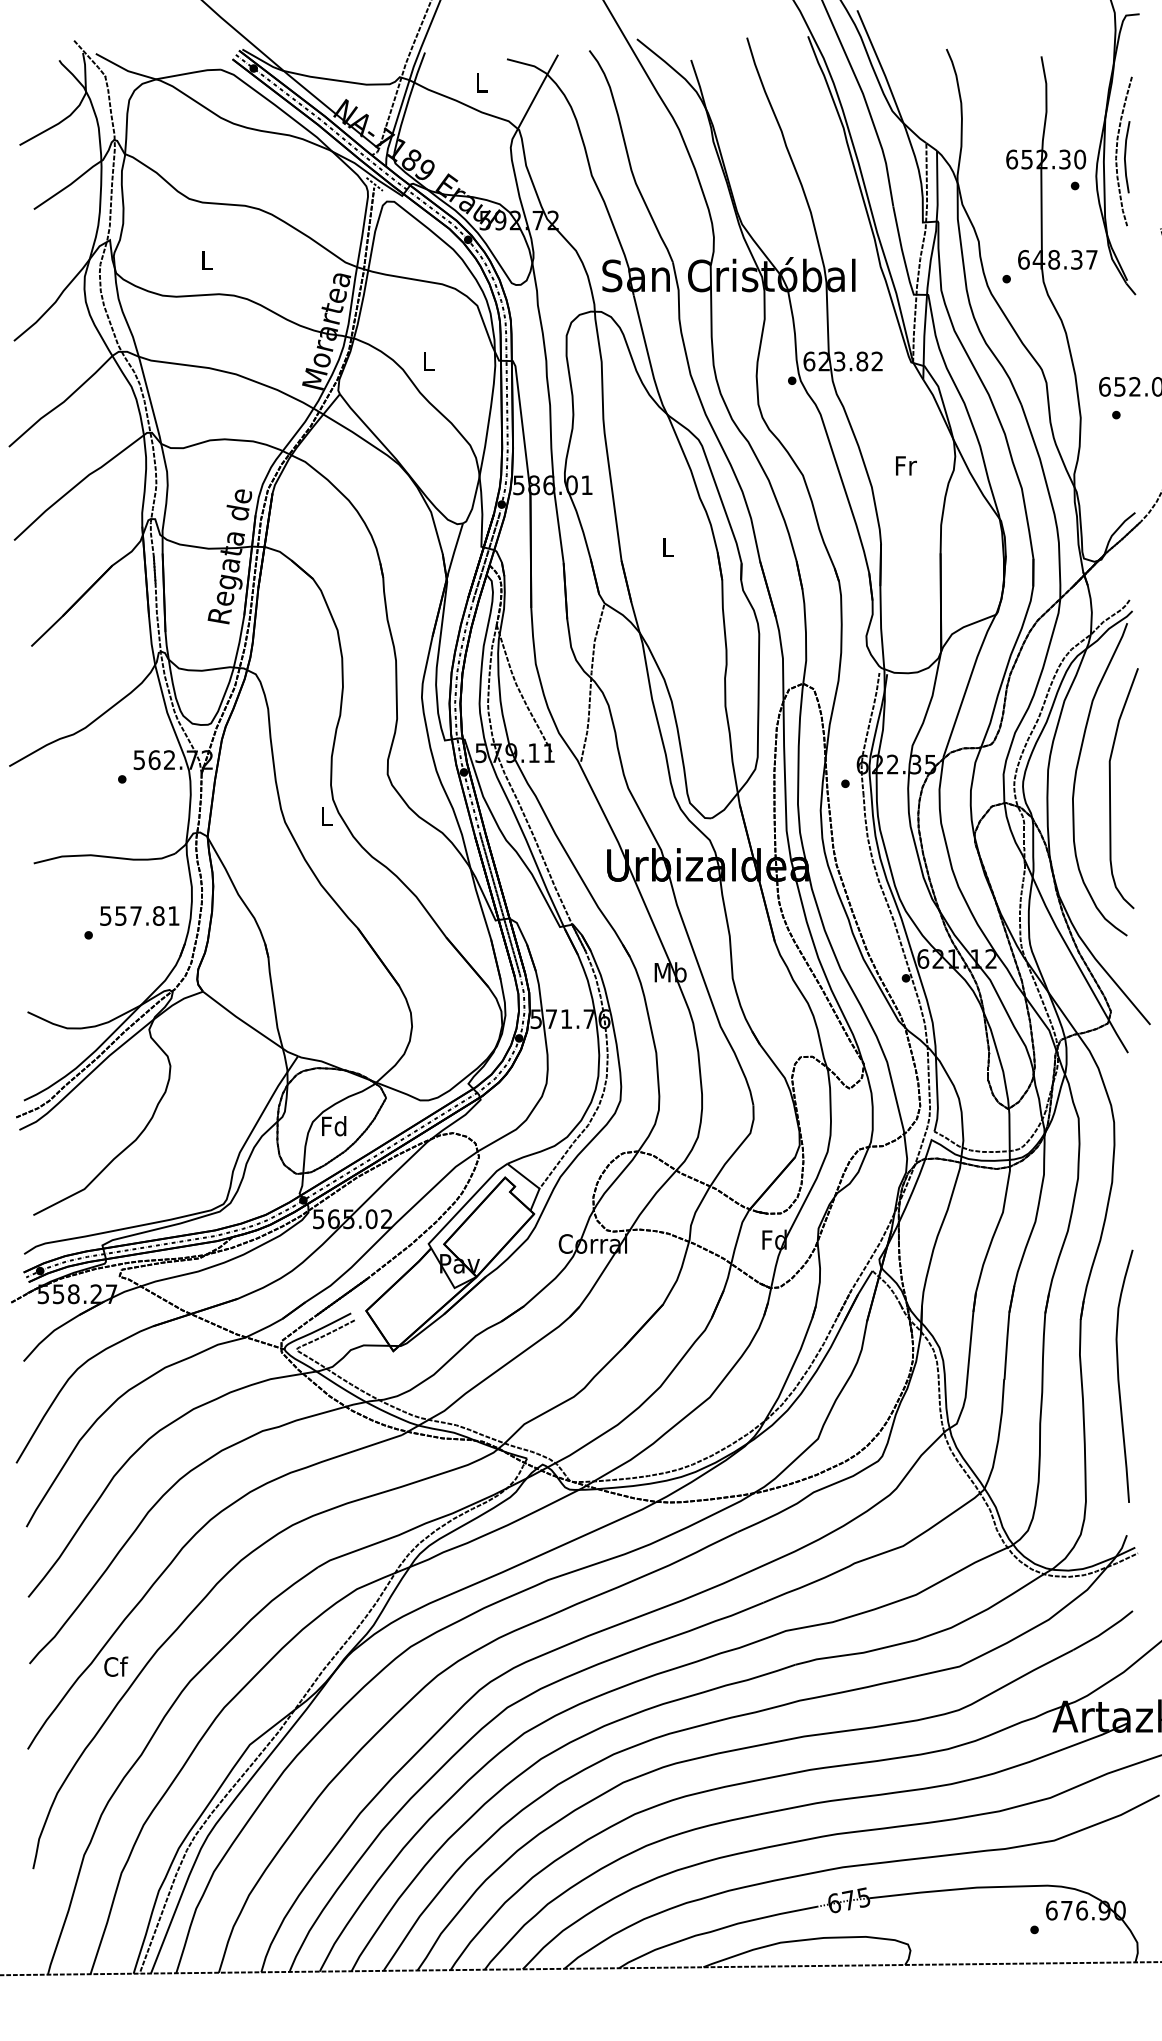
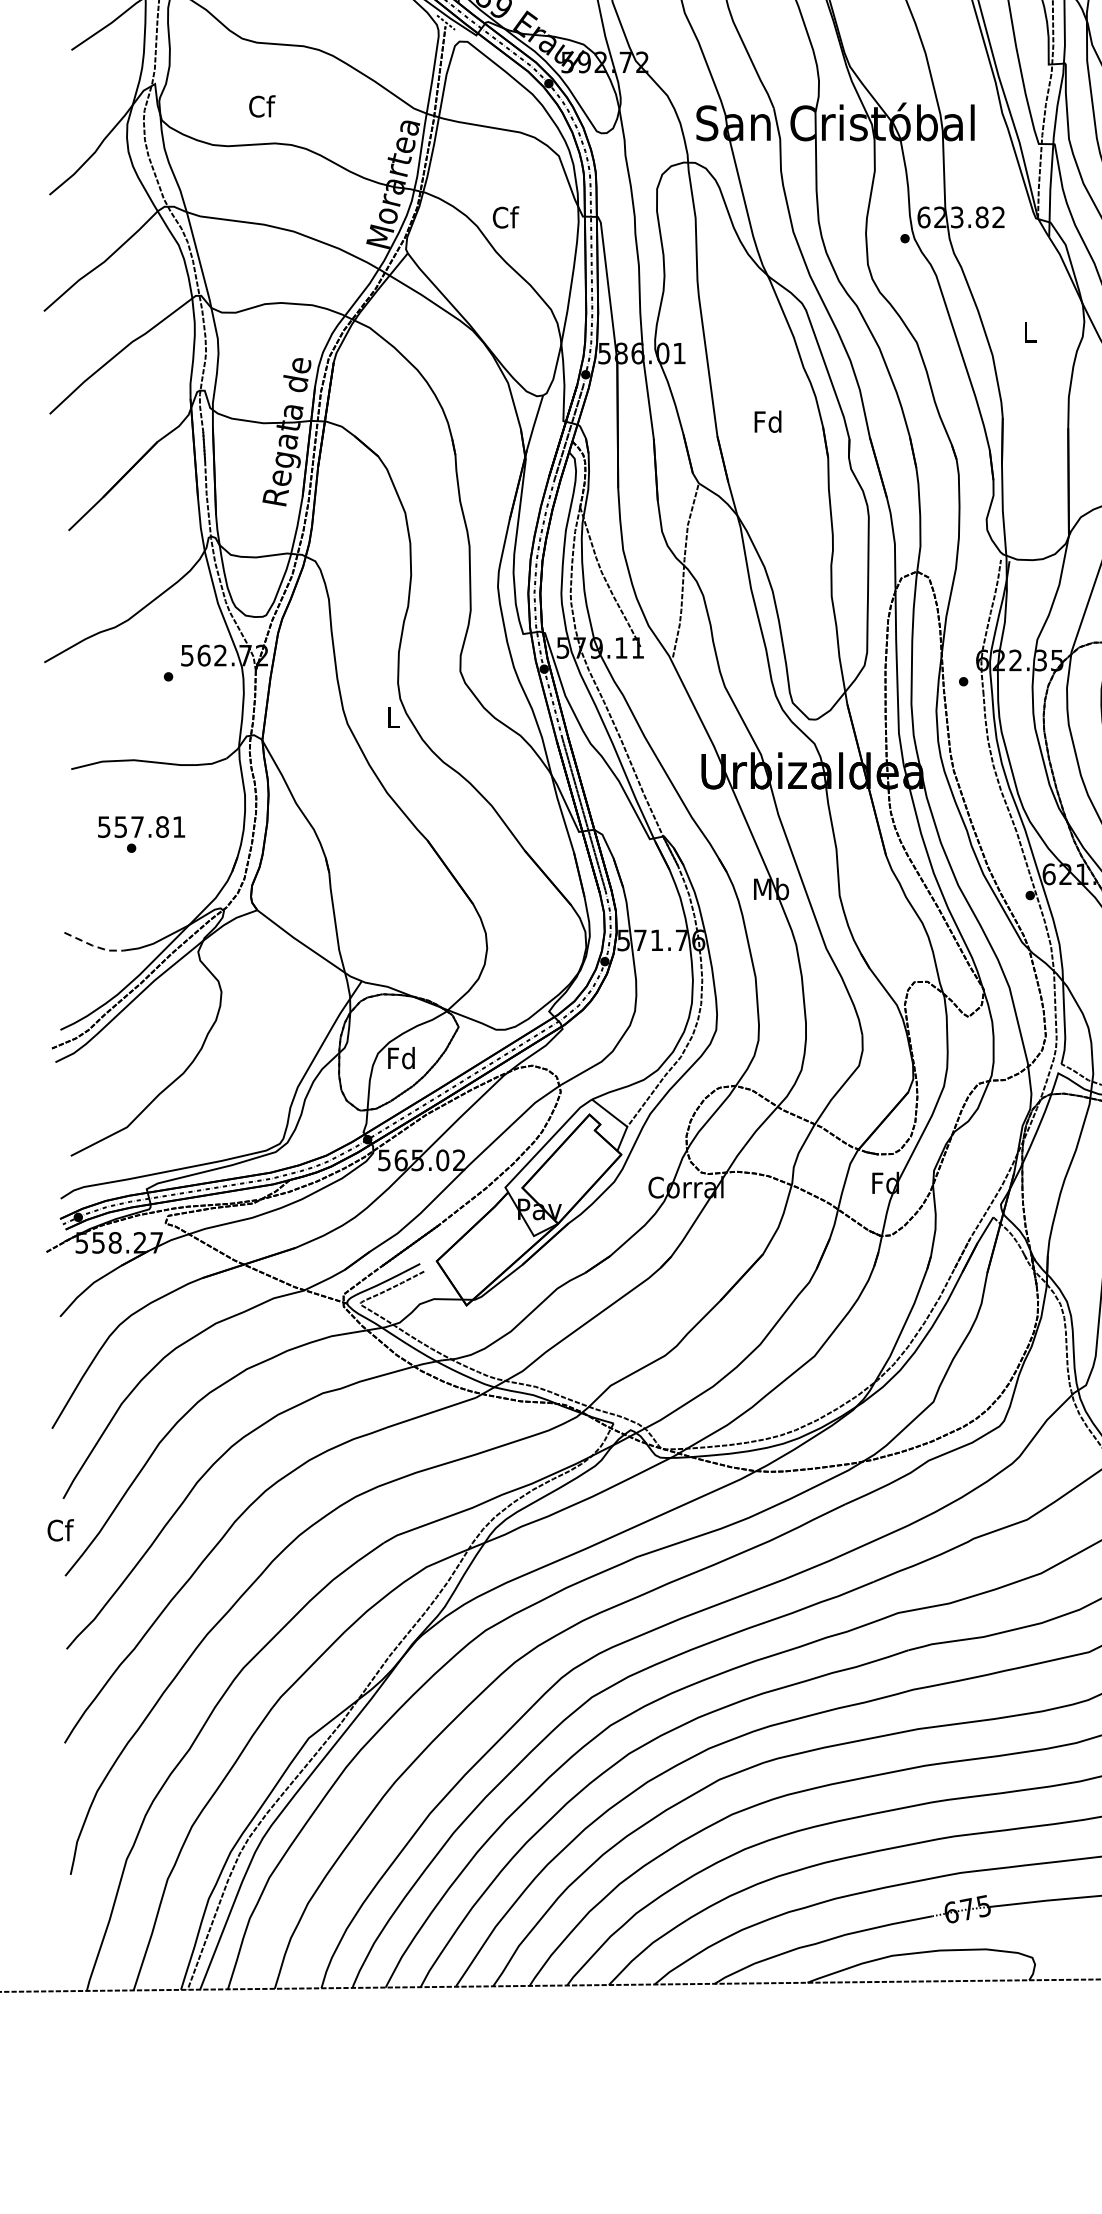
text: (207, 260) -> (262, 106), L -> Cf
text: (429, 361) -> (506, 217), L -> Cf
text: (906, 465) -> (1030, 331), Fr -> L
text: (667, 547) -> (767, 421), L -> Fd
text: (139, 915) -> (141, 826), moved
line: (53, 1023) -> (92, 945), solid -> dashed
text: (116, 1666) -> (61, 1530), moved

